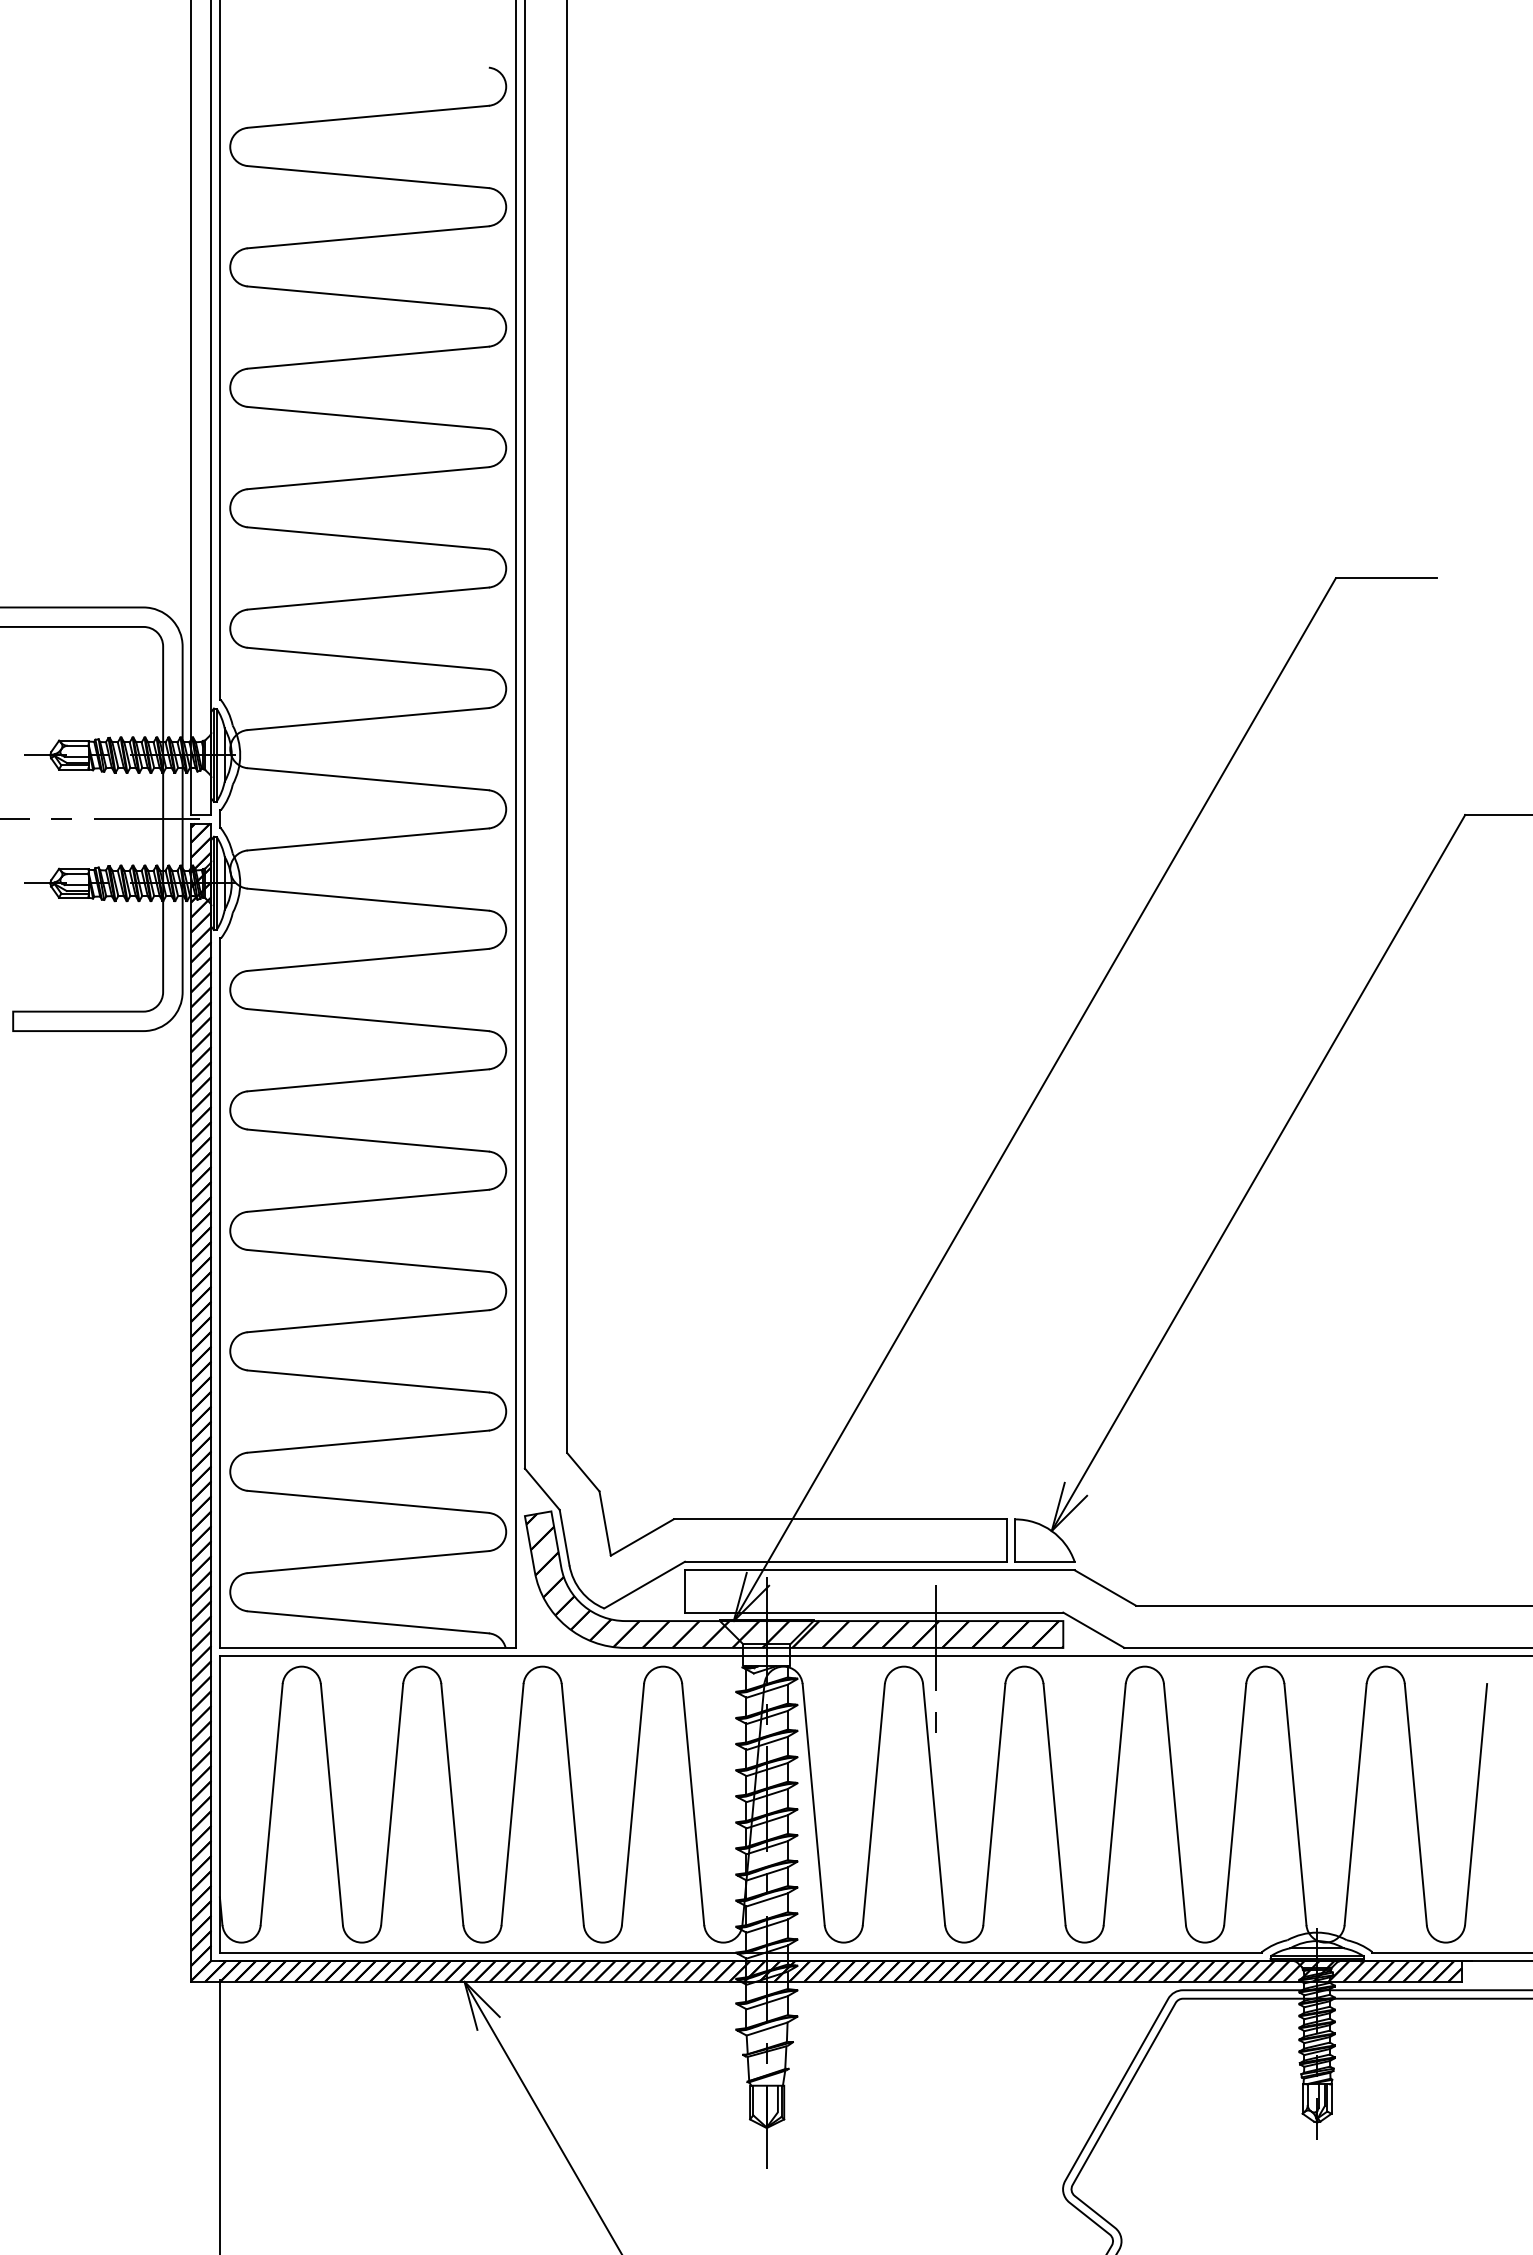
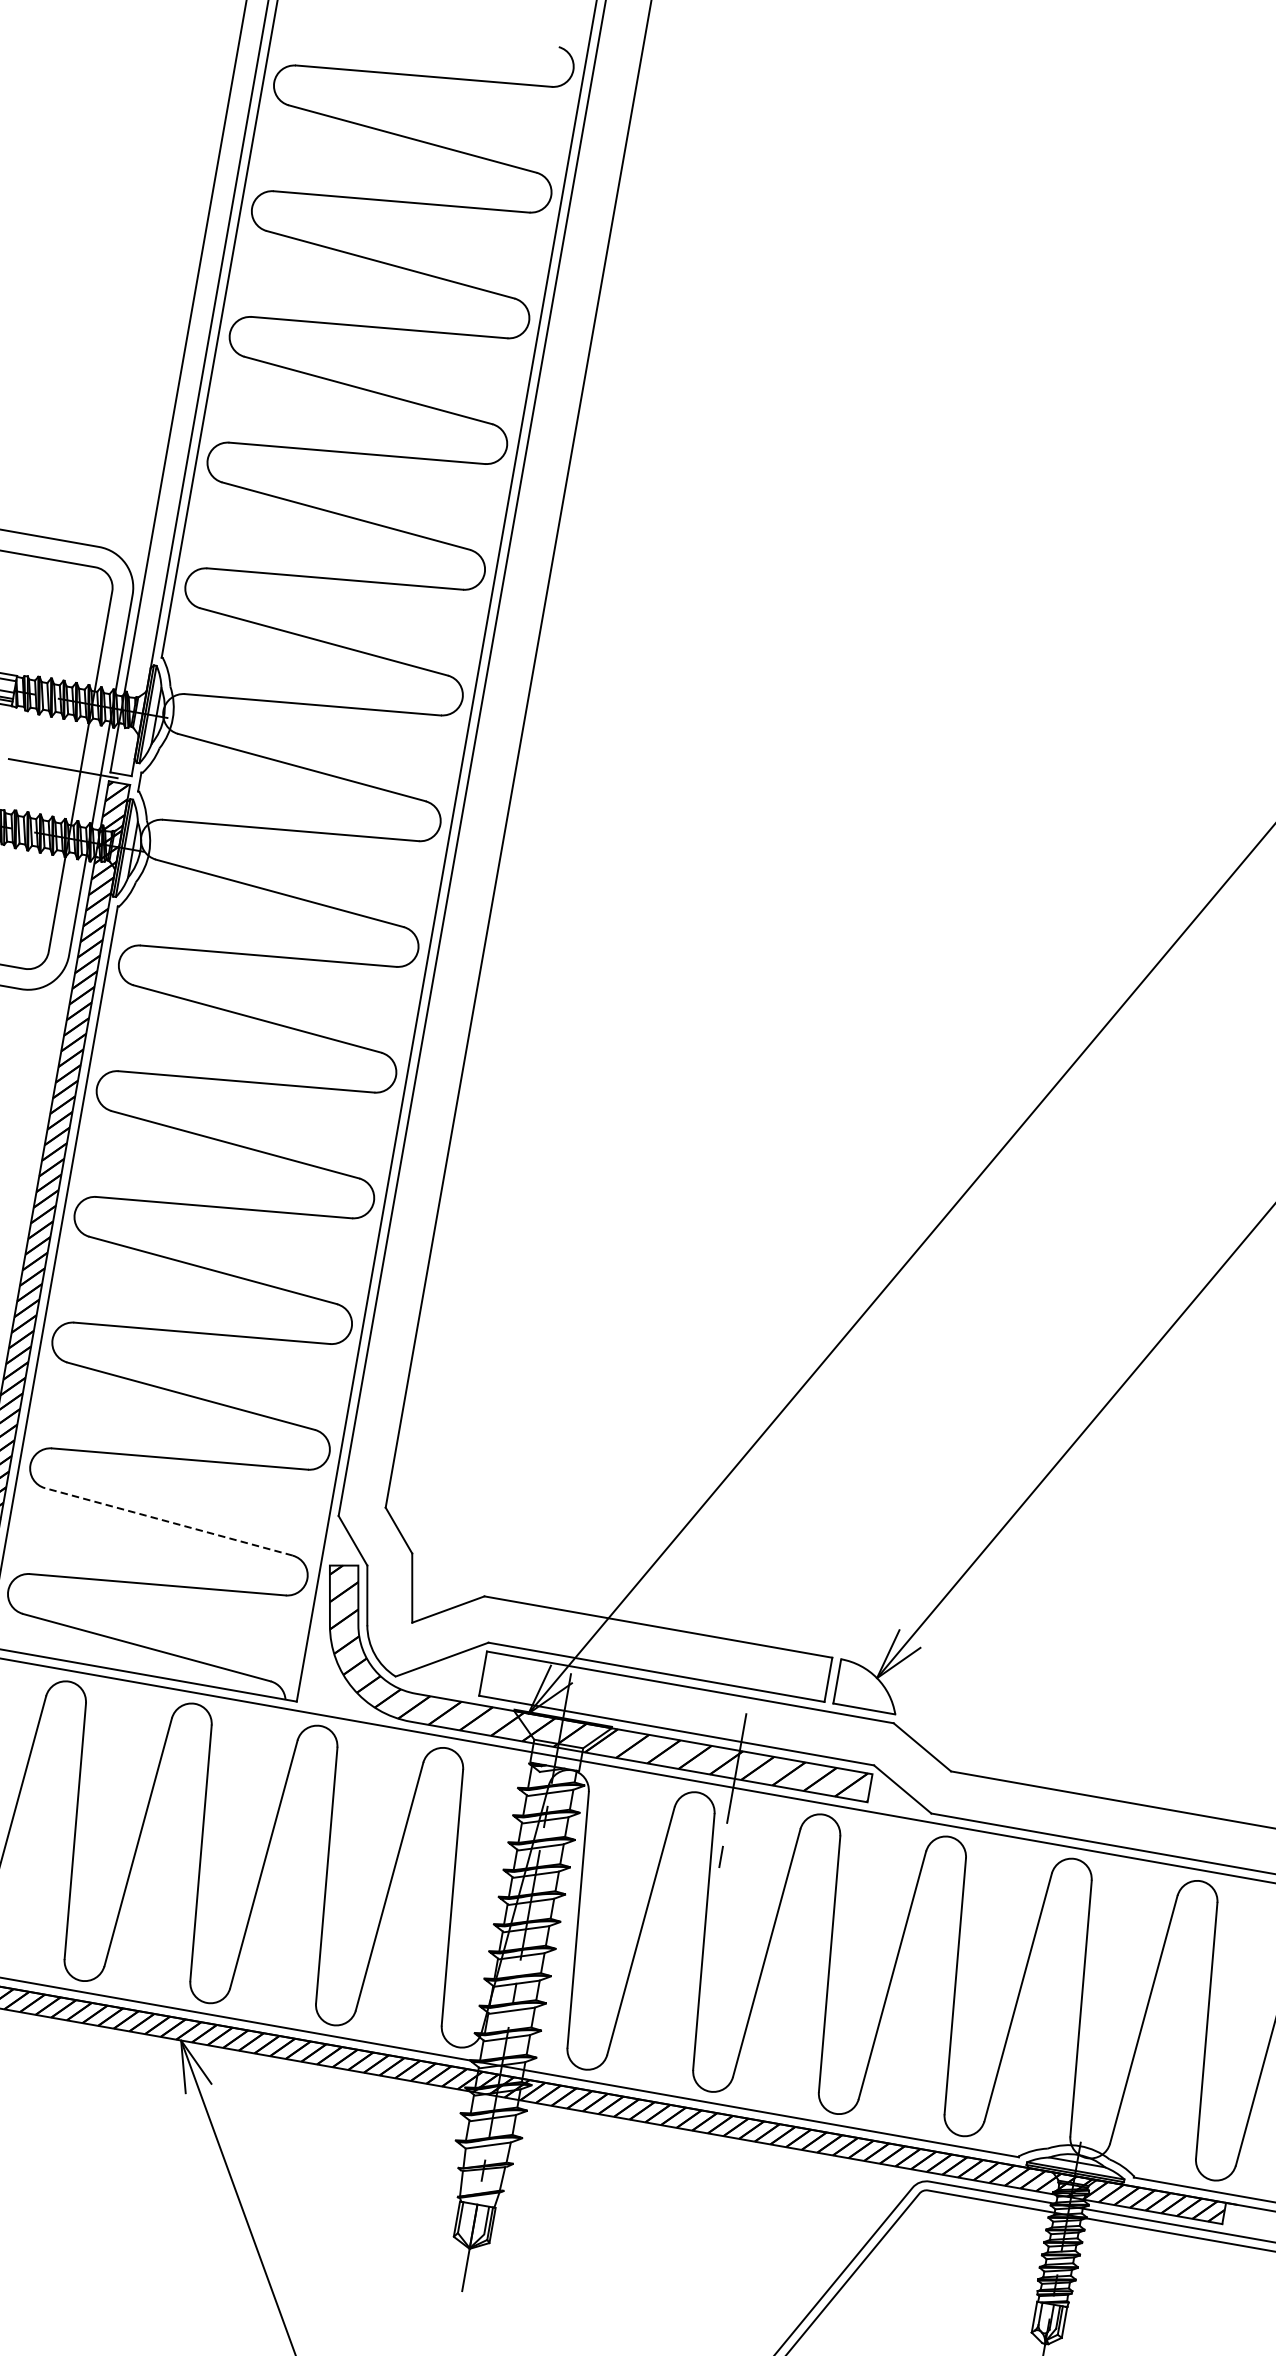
line: (367, 1501) -> (168, 1521), solid -> dashed

